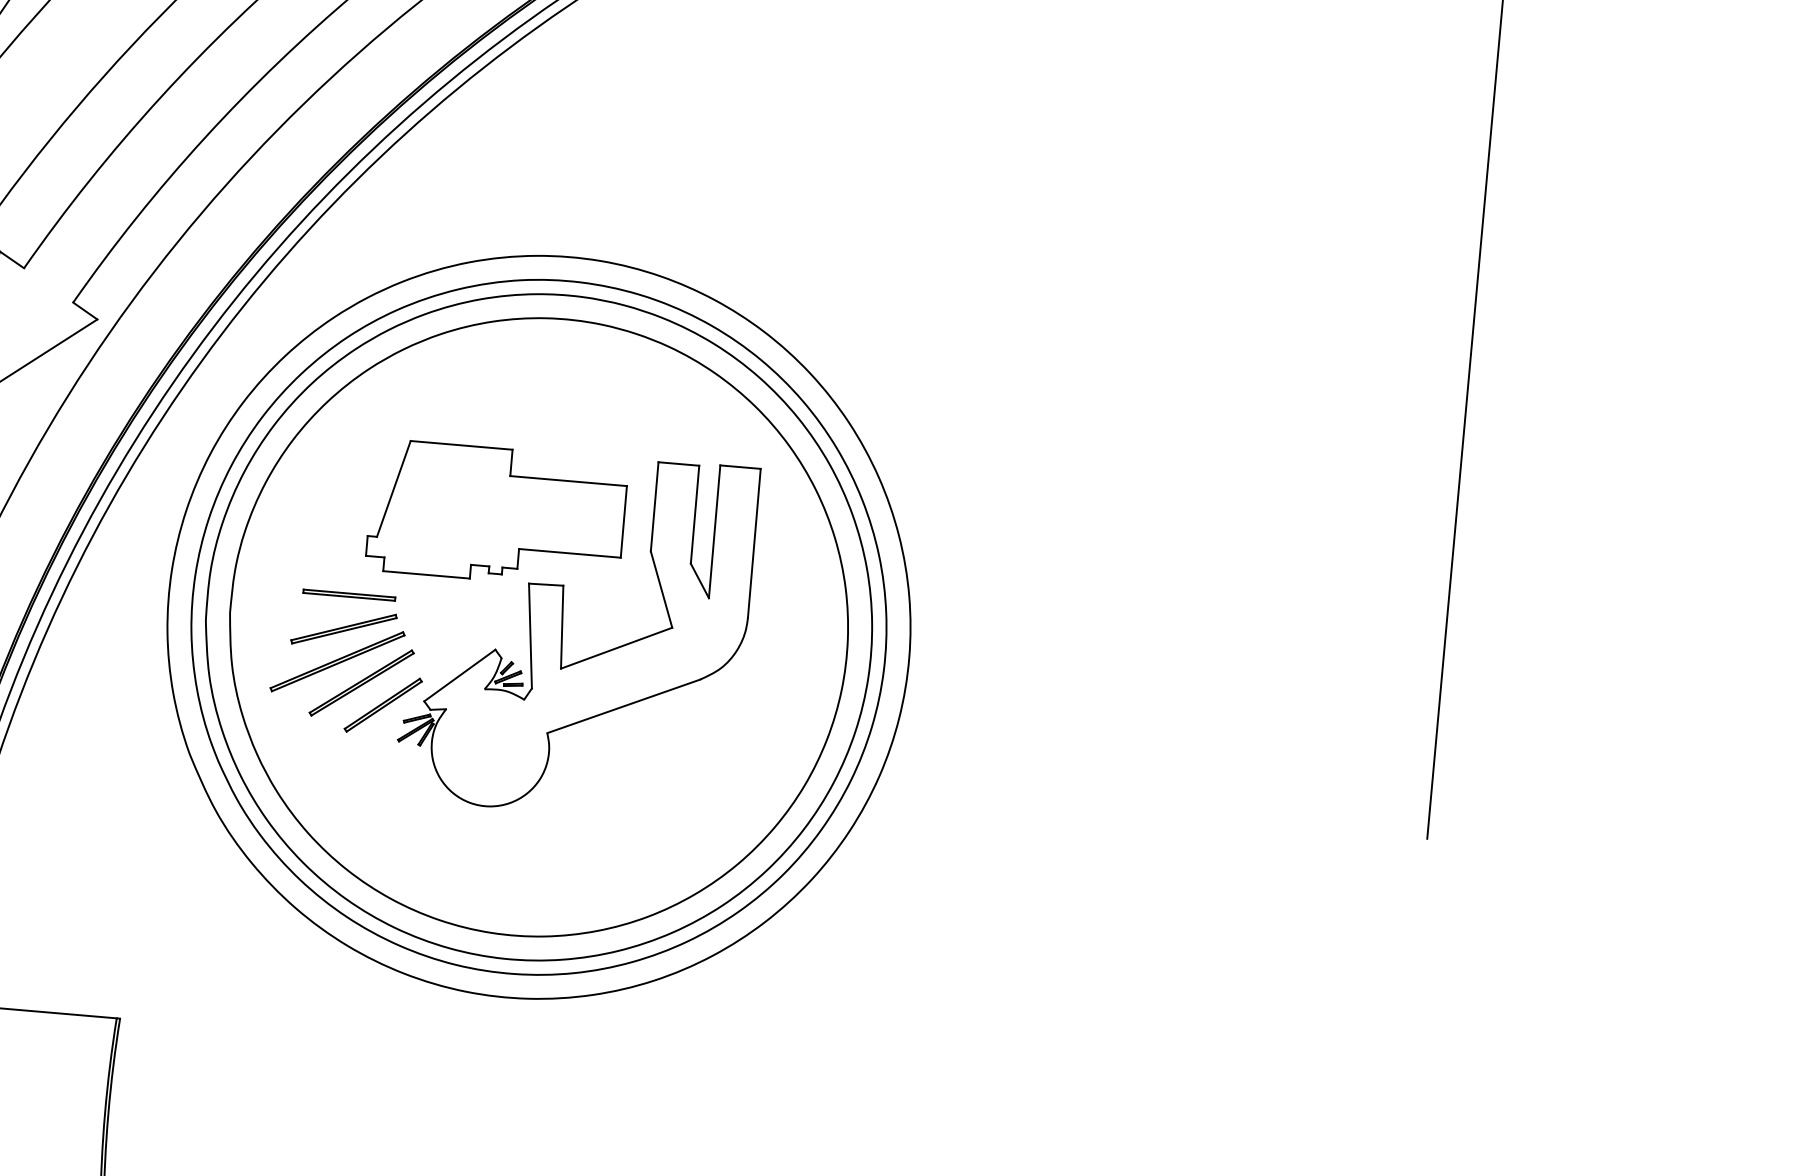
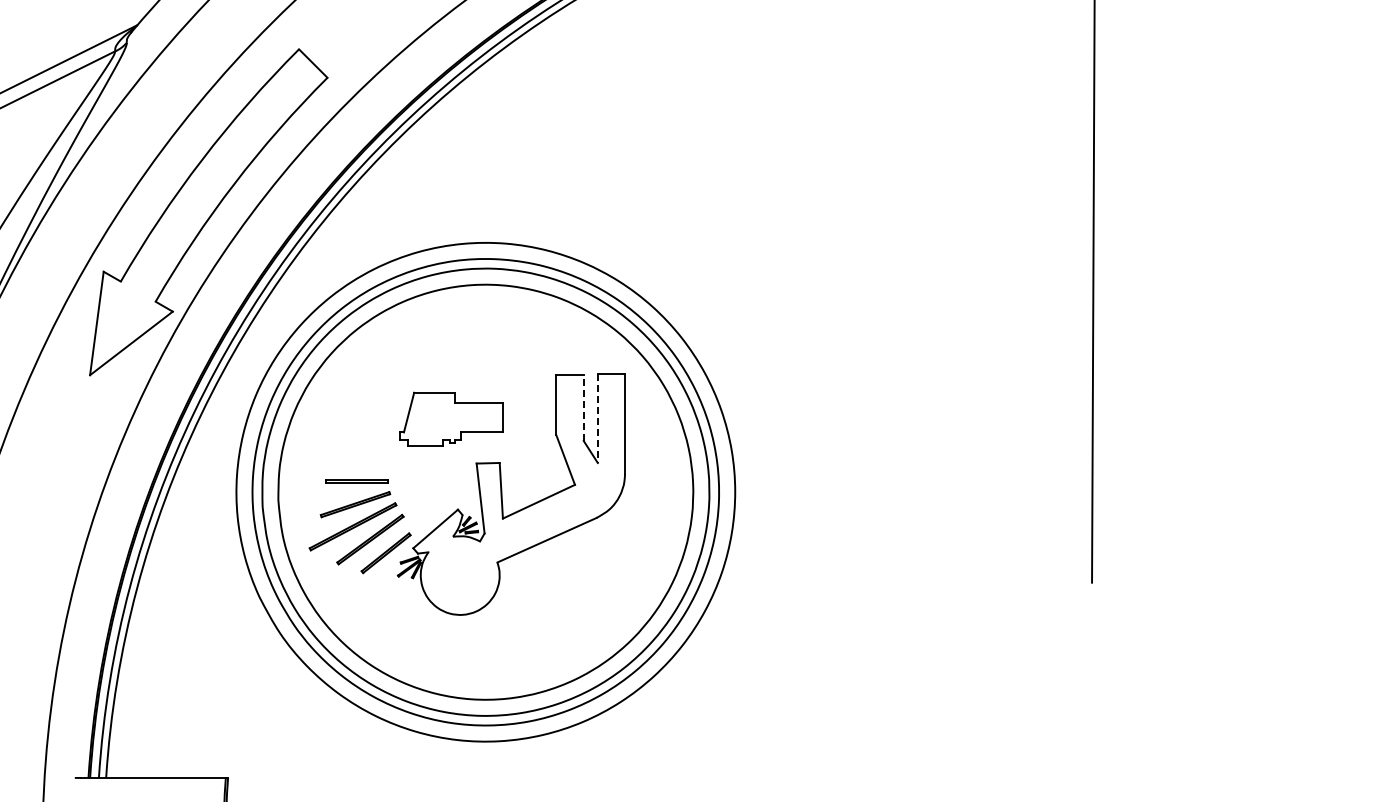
line: (694, 514) -> (583, 407), solid -> dashed
part: (497, 515) -> (451, 419), size x0.6
line: (714, 532) -> (597, 418), solid -> dashed

